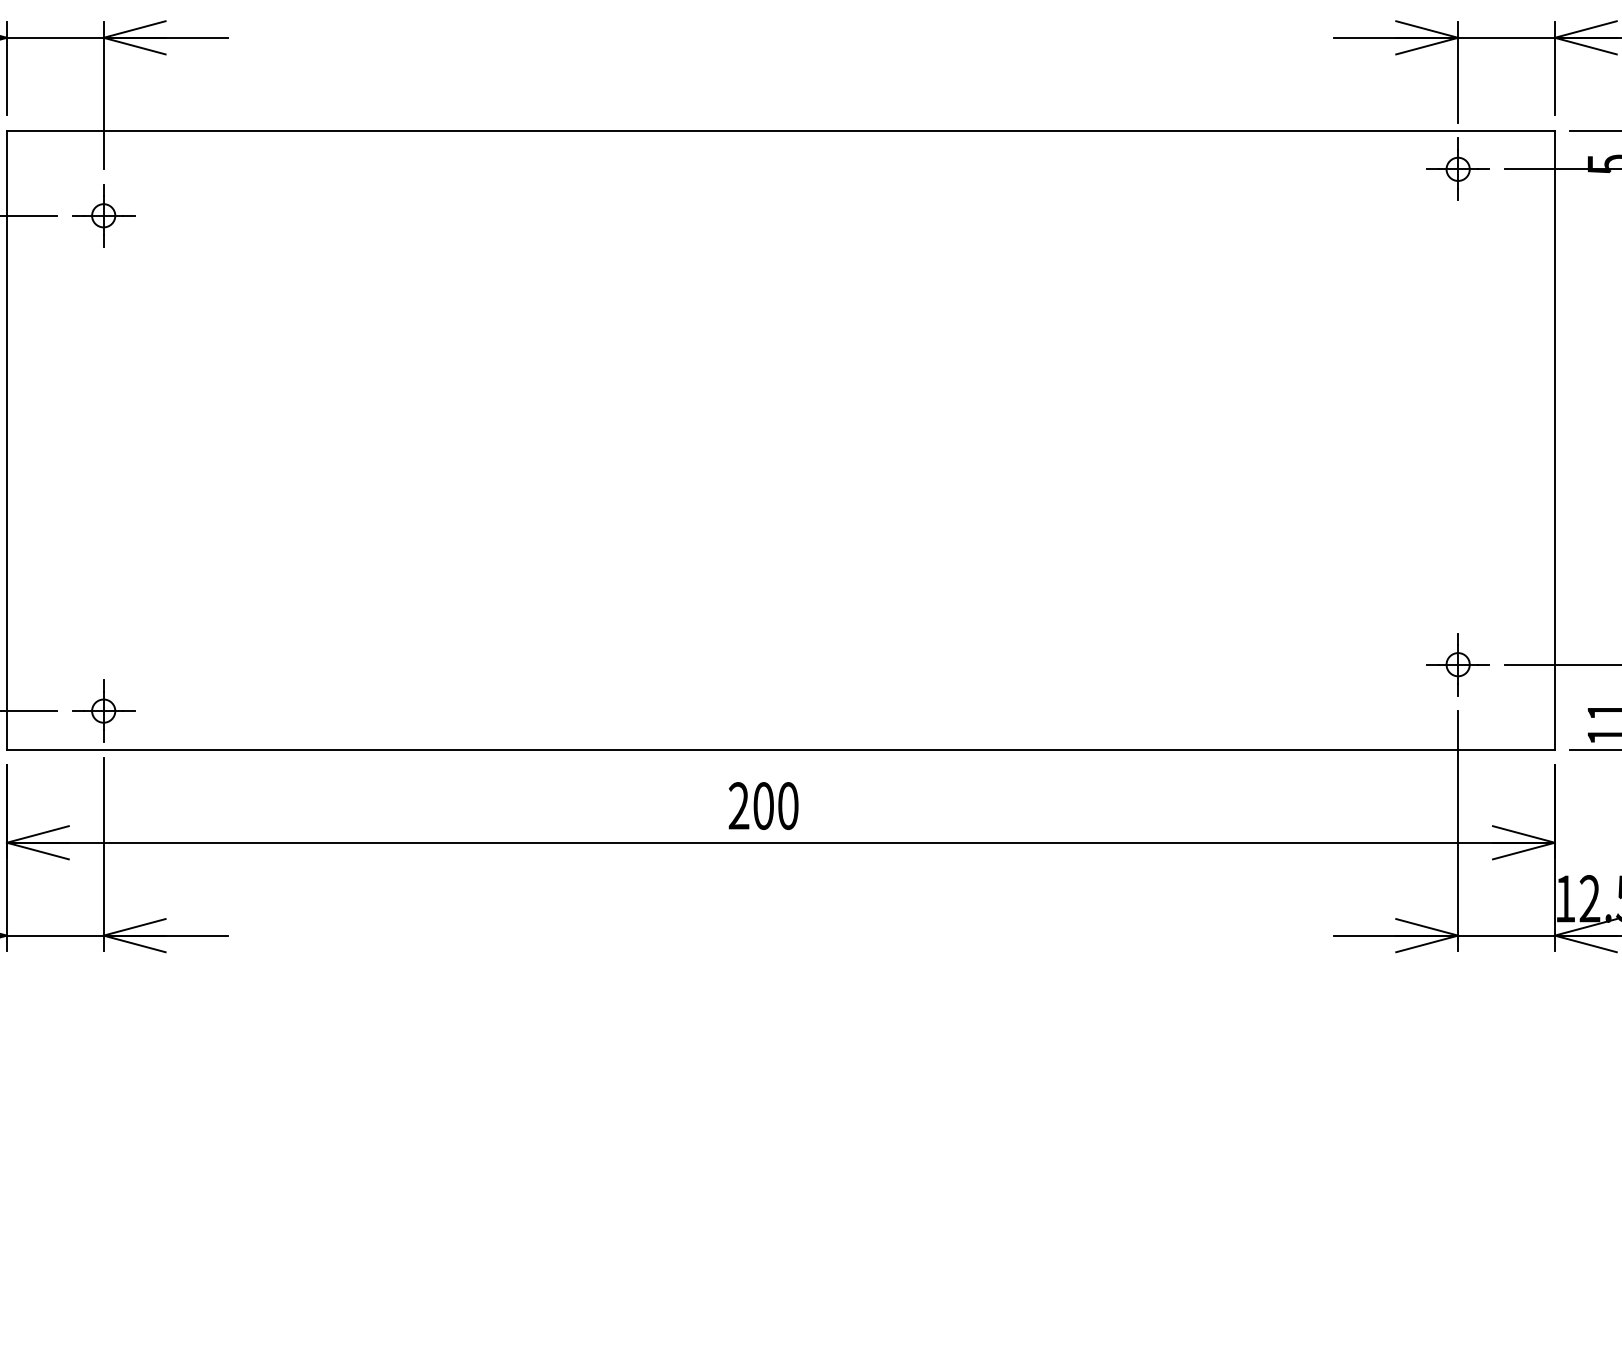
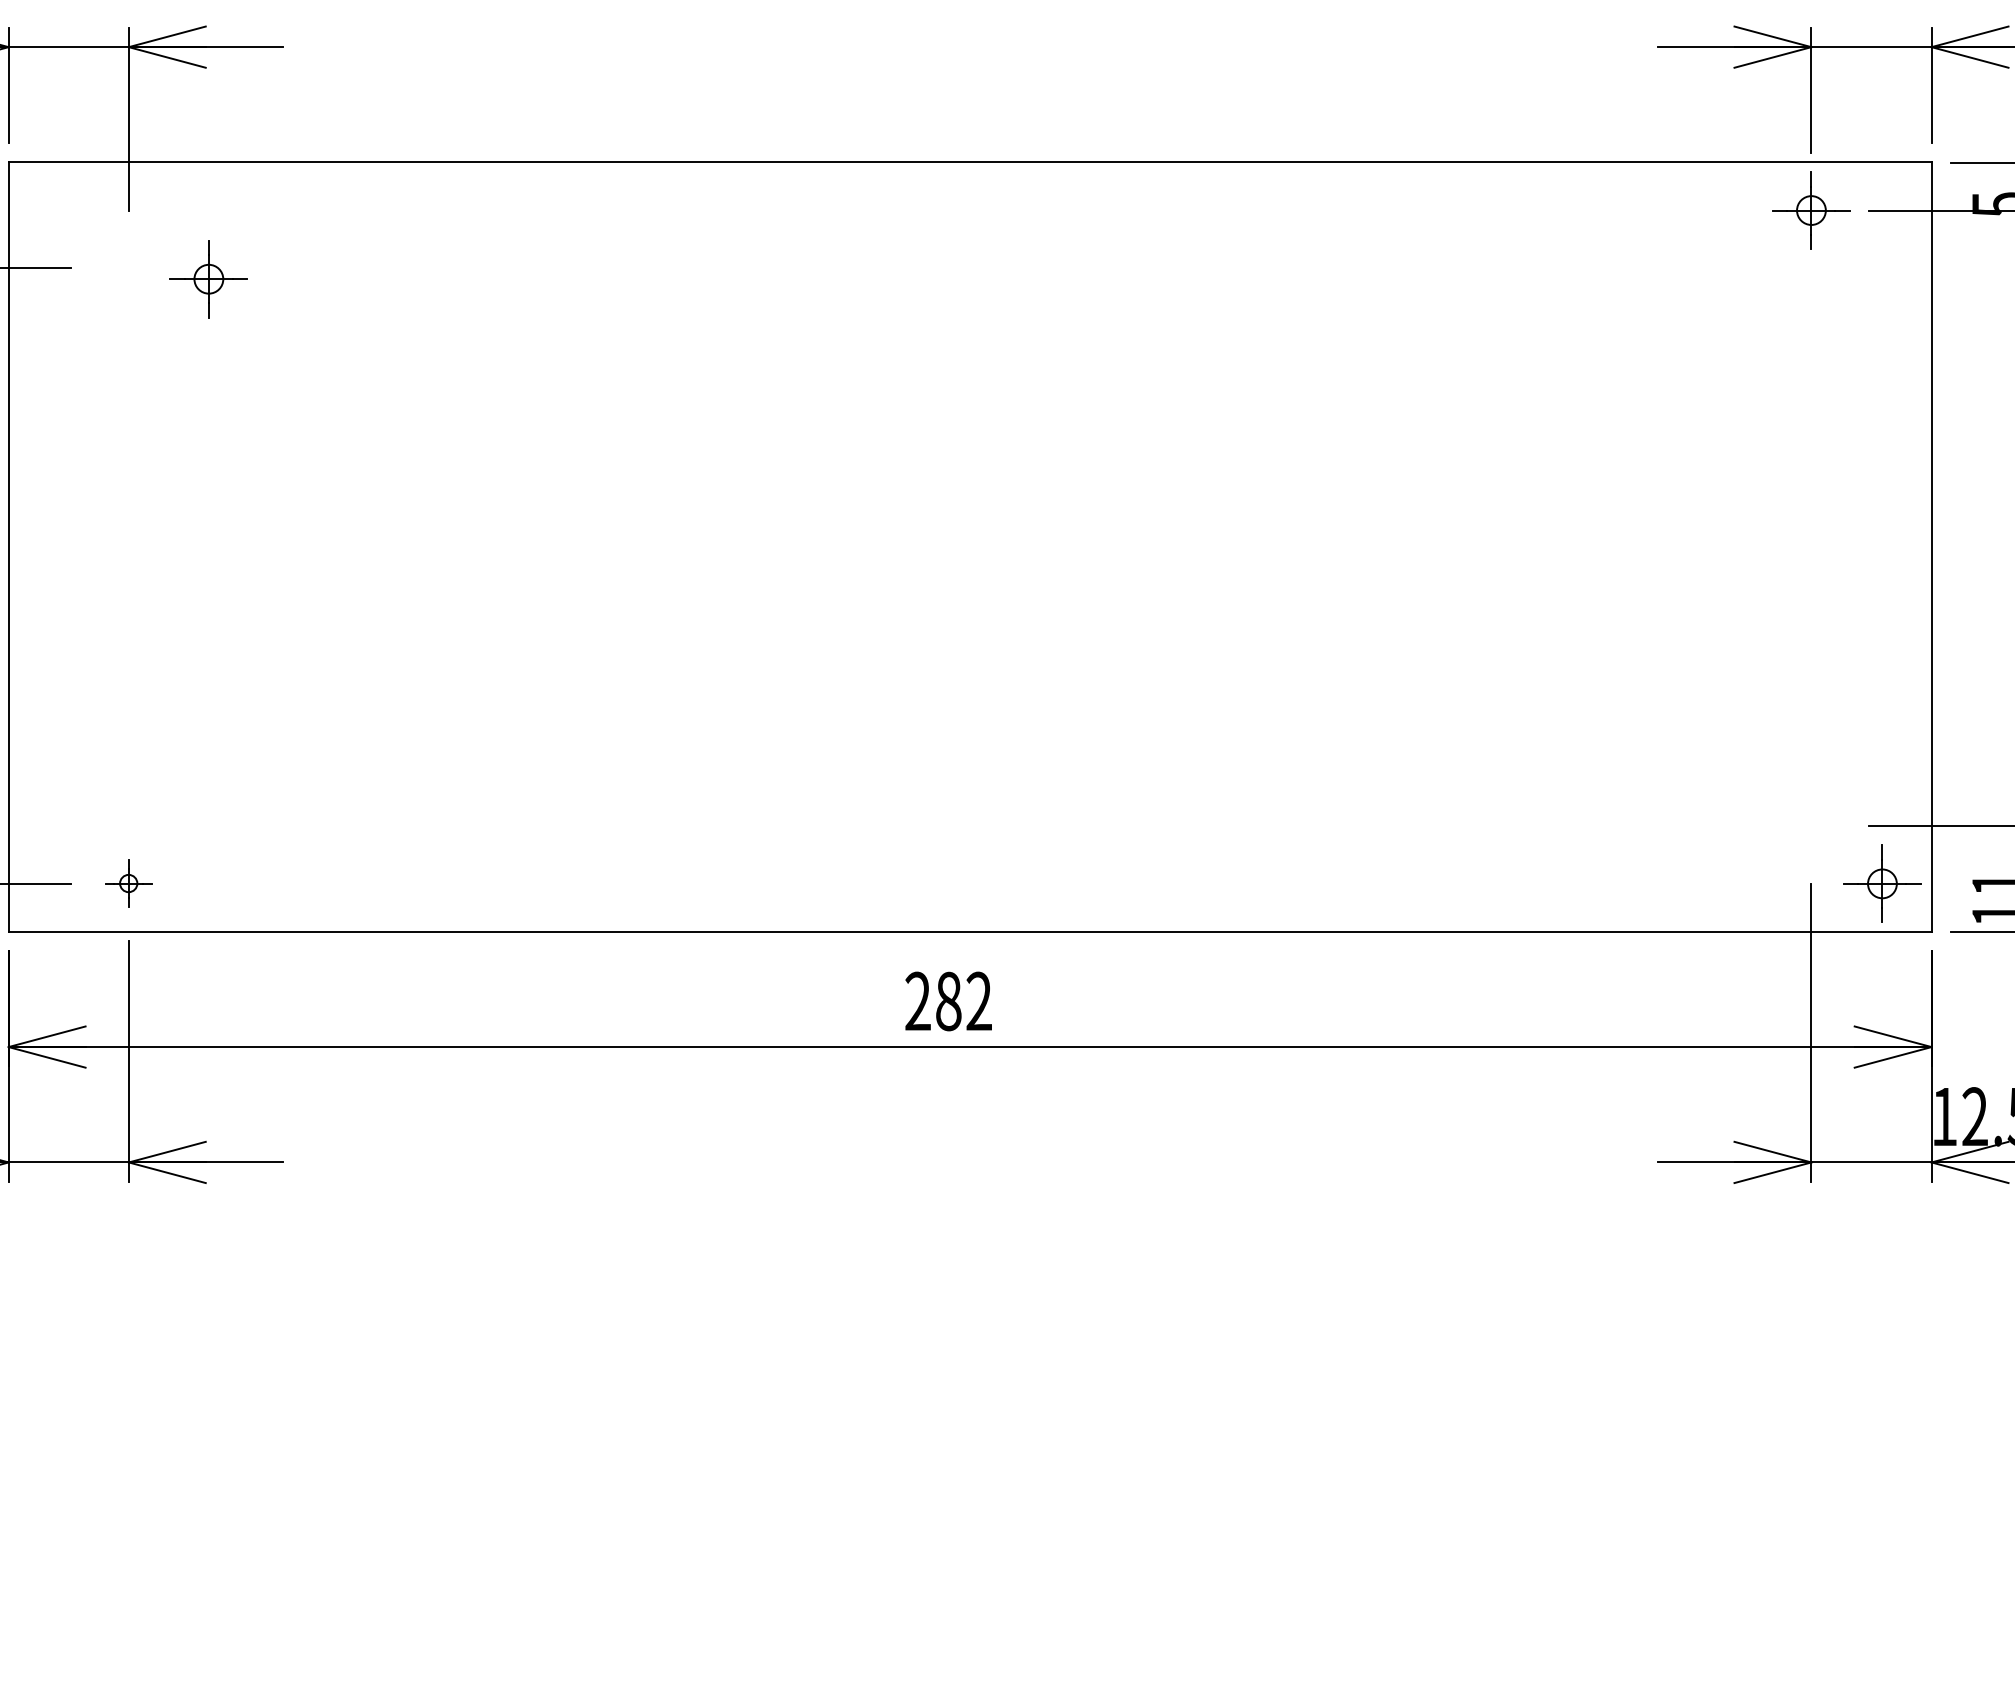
part: (103, 216) -> (208, 279), moved
part: (1458, 664) -> (1882, 883), moved
part: (103, 711) -> (128, 883), size x0.6
text: (775, 806) -> (963, 1001), 200 -> 282

